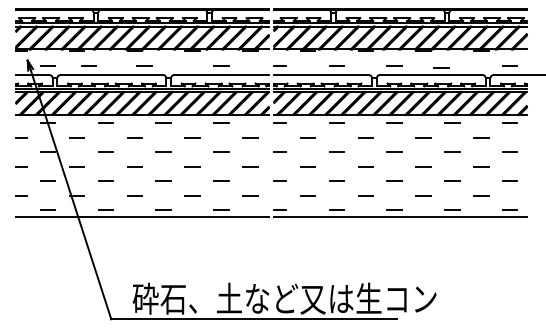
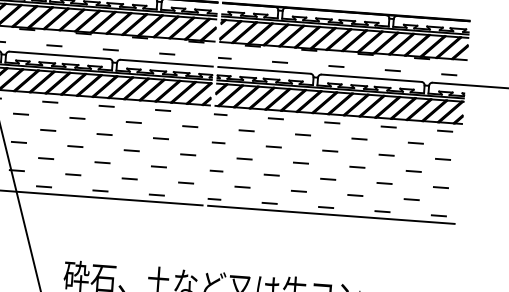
line: (88, 65) -> (54, 45), moved
line: (144, 65) -> (110, 49), moved
line: (441, 67) -> (392, 70), moved

